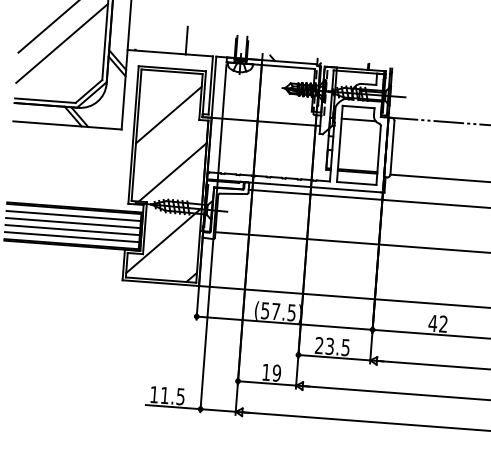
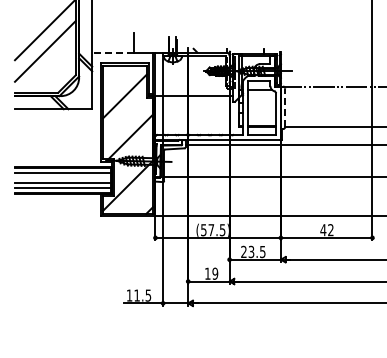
line: (156, 52) -> (112, 52), solid -> dashed
line: (392, 147) -> (285, 107), solid -> dashed
line: (72, 223) -> (62, 178), removed

